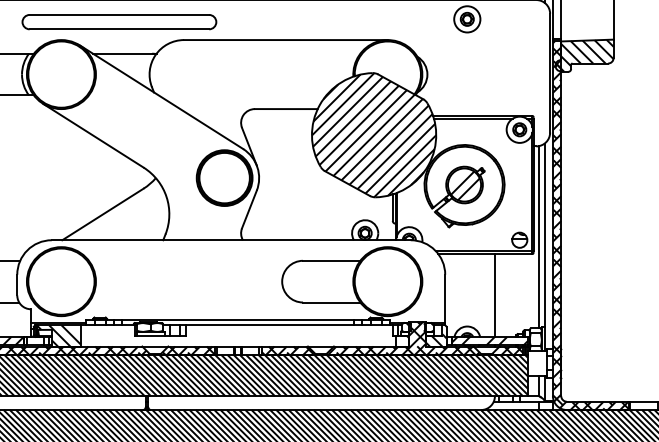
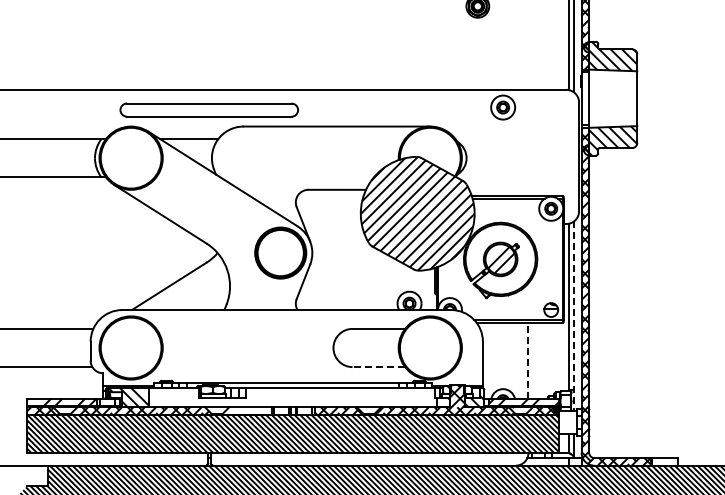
part: (118, 21) -> (208, 109), moved
line: (545, 247) -> (574, 316), solid -> dashed
line: (494, 295) -> (528, 360), solid -> dashed
line: (331, 302) -> (378, 367), solid -> dashed
hatch: (188, 350) -> (247, 411), removed

